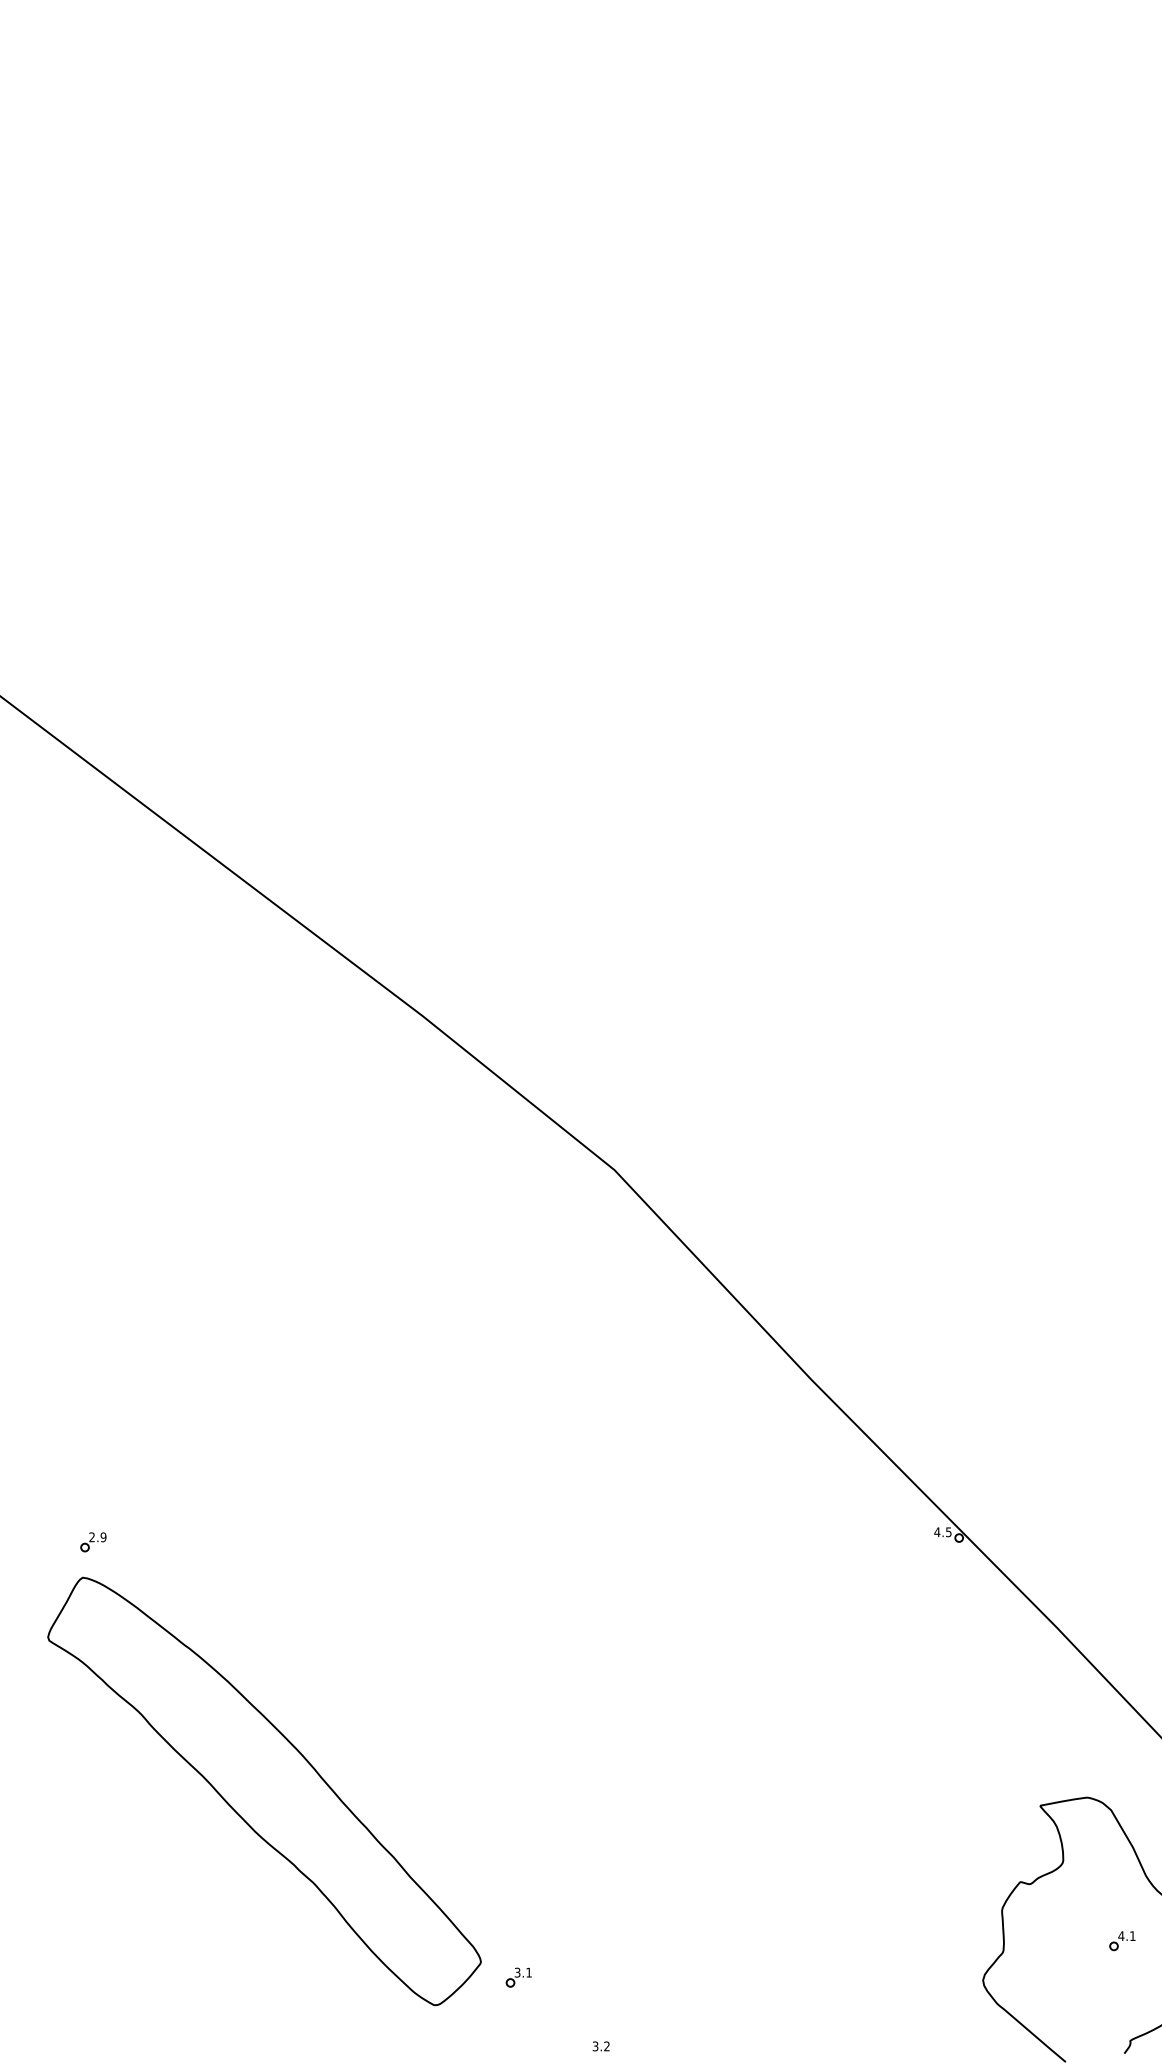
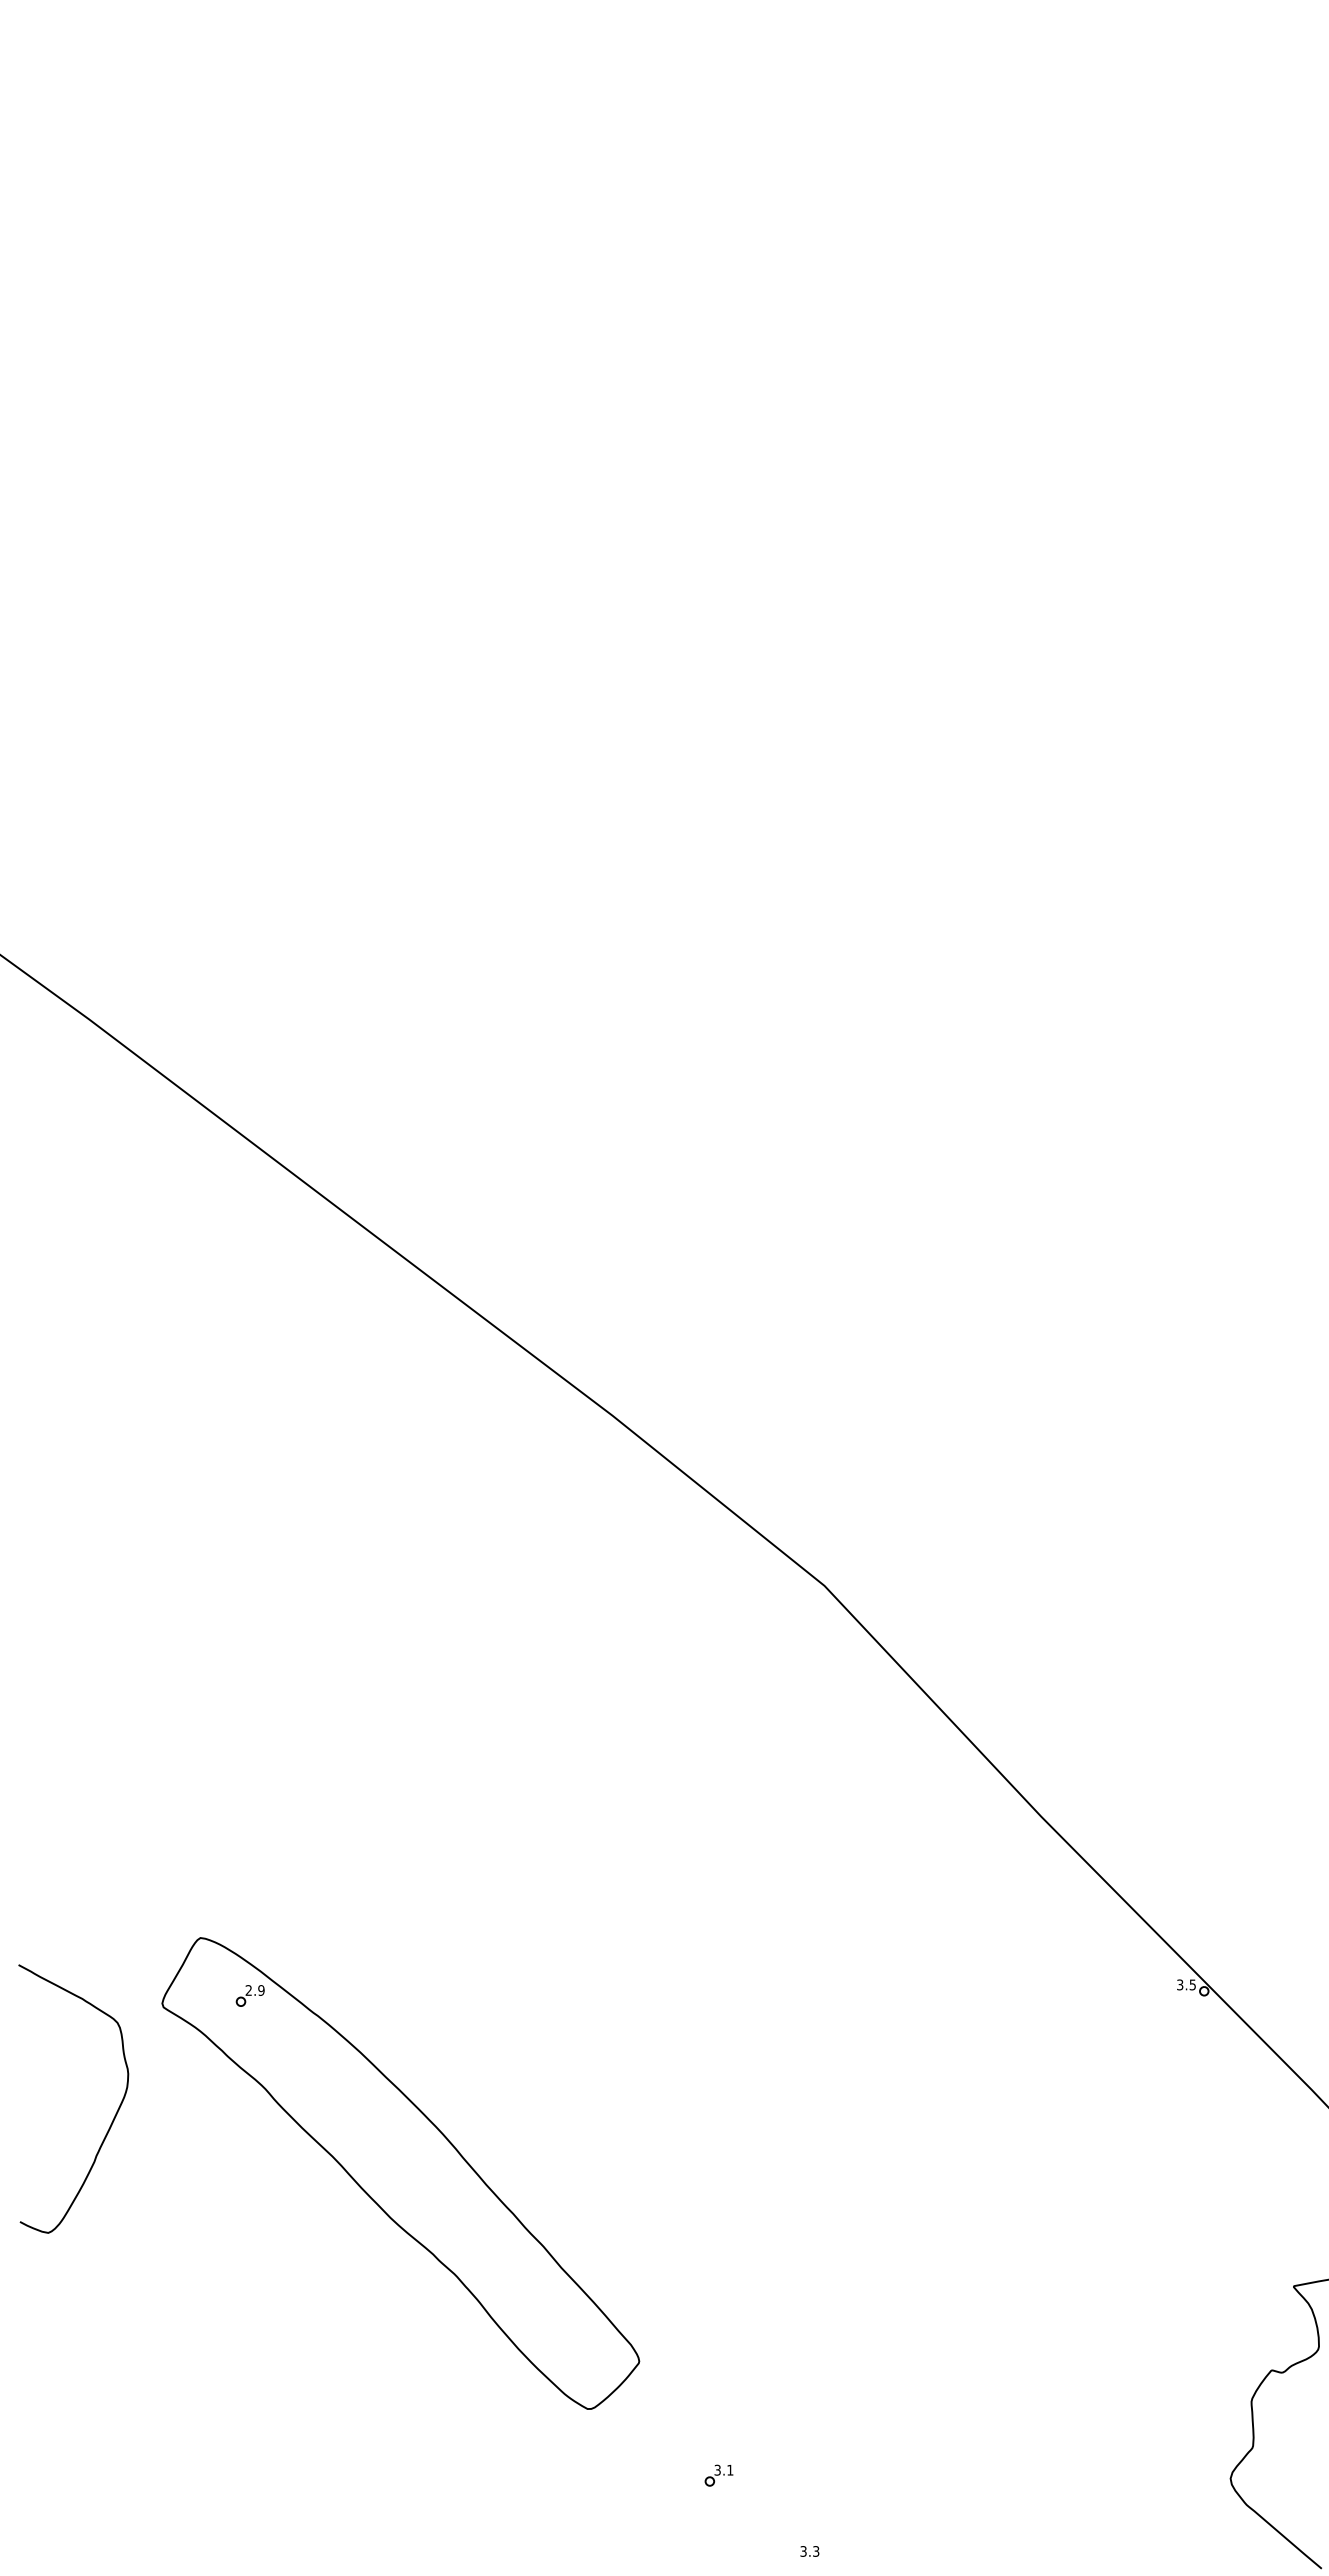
text: (936, 1531) -> (1179, 1984), 4.5 -> 3.5
part: (264, 1791) -> (400, 2173), moved
text: (607, 2046) -> (816, 2551), 3.2 -> 3.3

